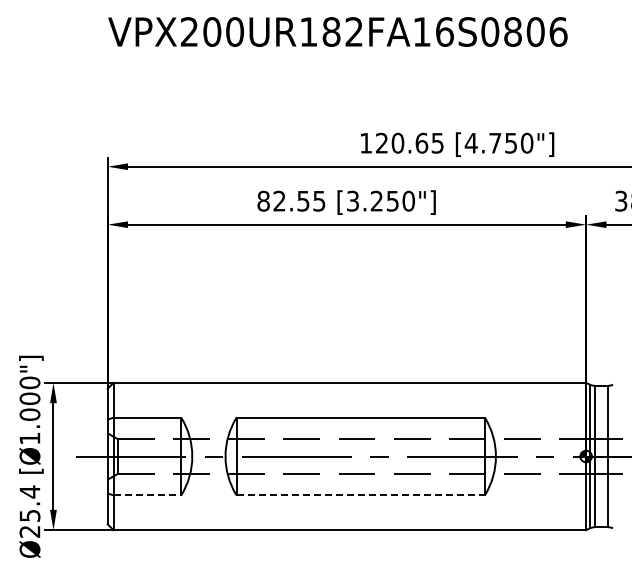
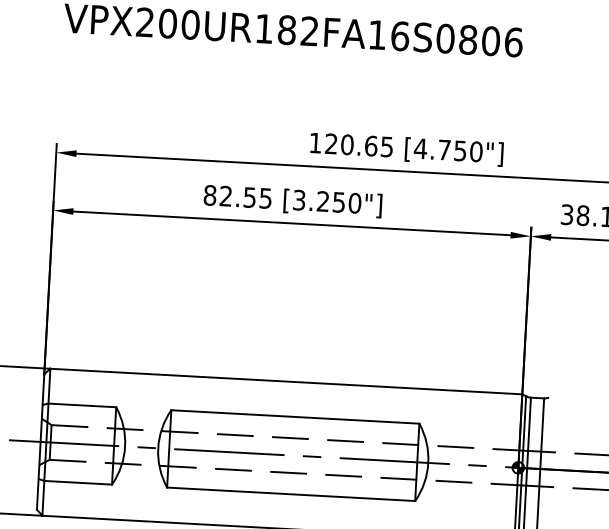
line: (147, 495) -> (78, 483), dashed -> solid
line: (361, 495) -> (291, 494), dashed -> solid

